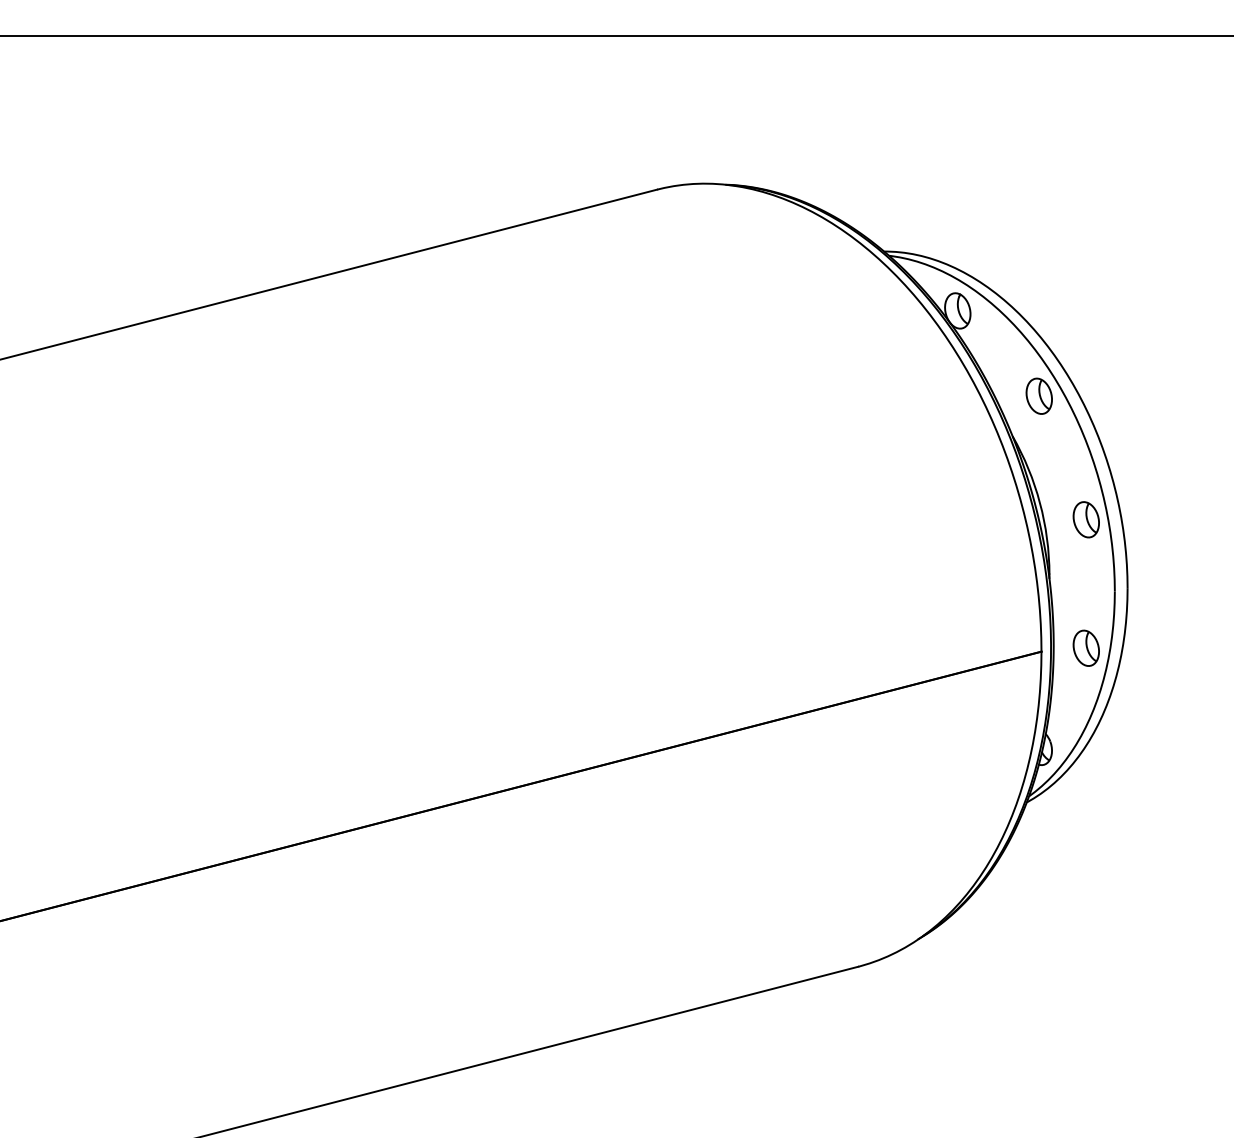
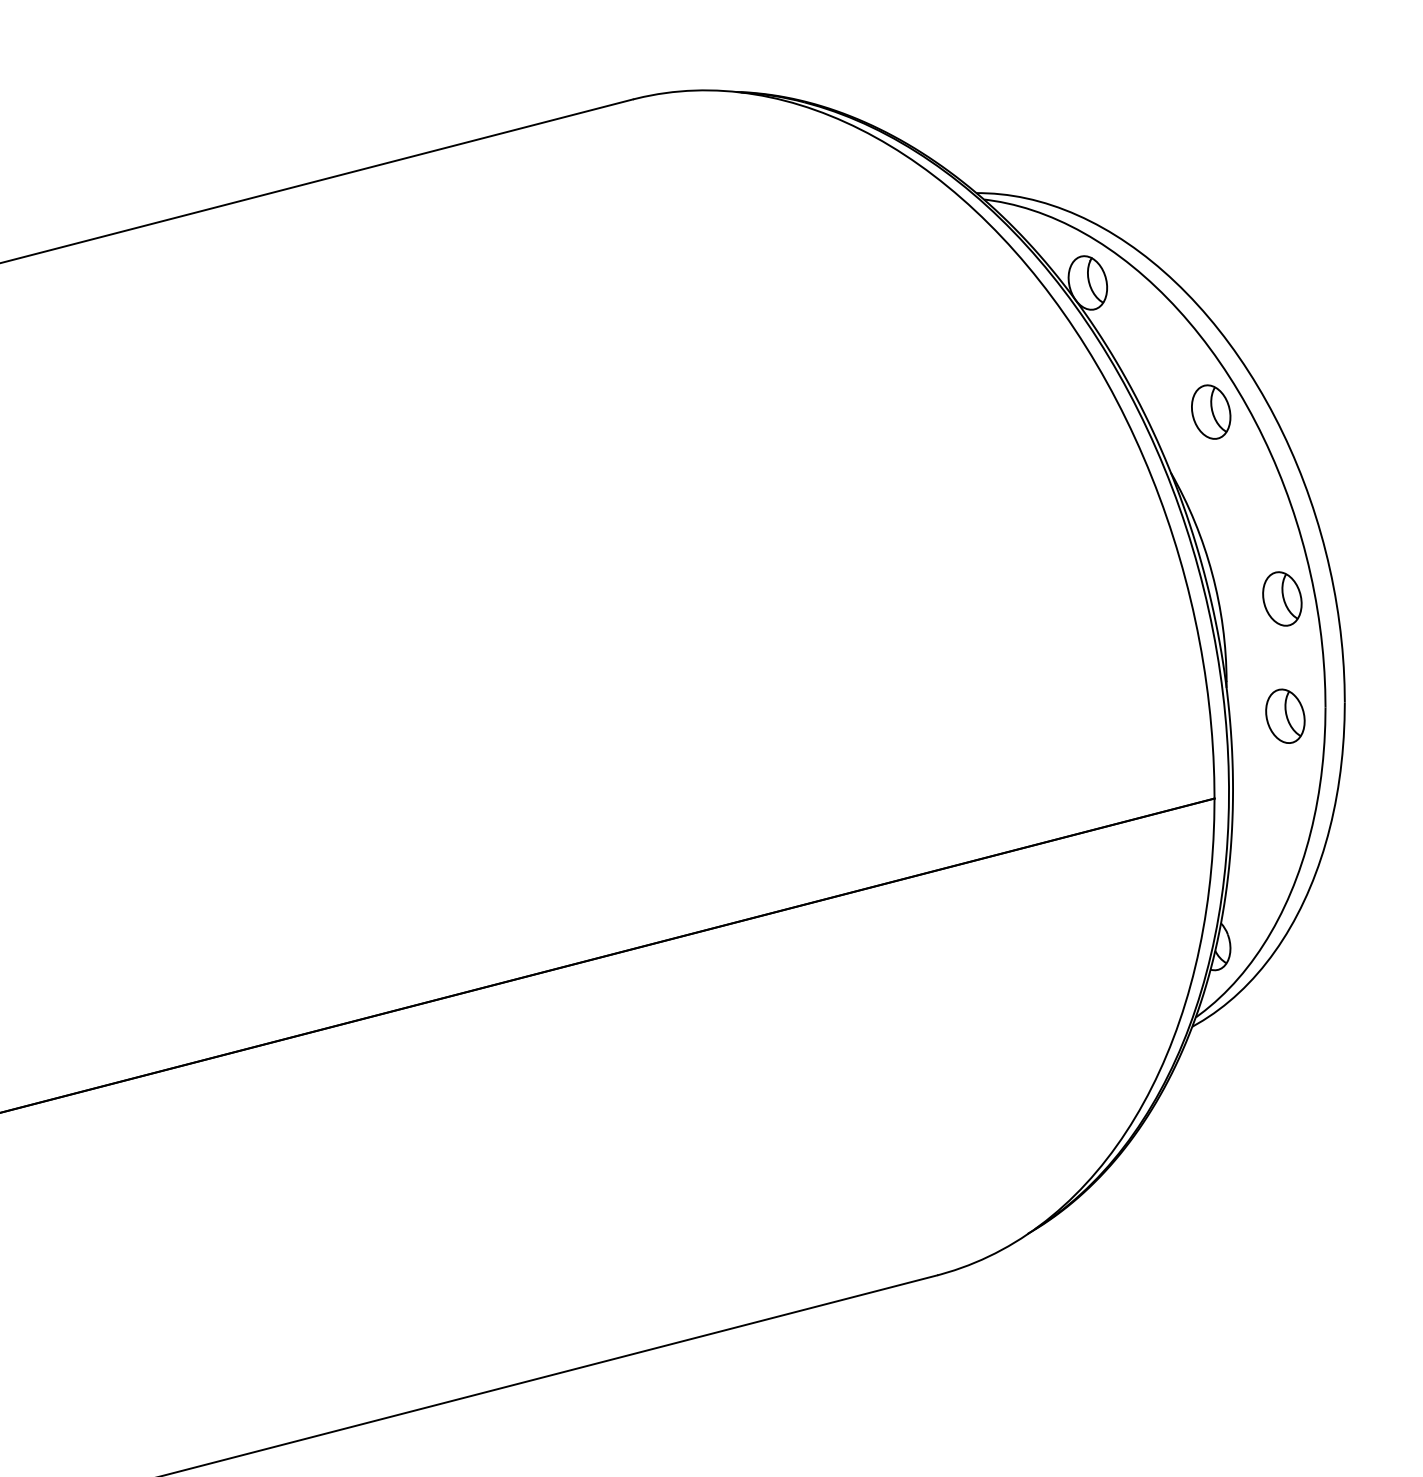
part: (1085, 647) -> (1284, 715), moved

